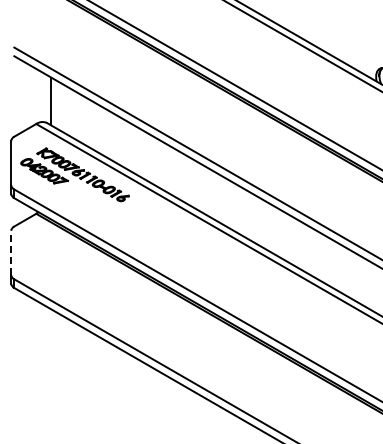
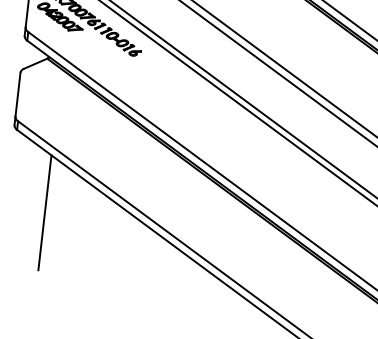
line: (11, 252) -> (18, 94), dashed -> solid
line: (51, 367) -> (45, 213), added

